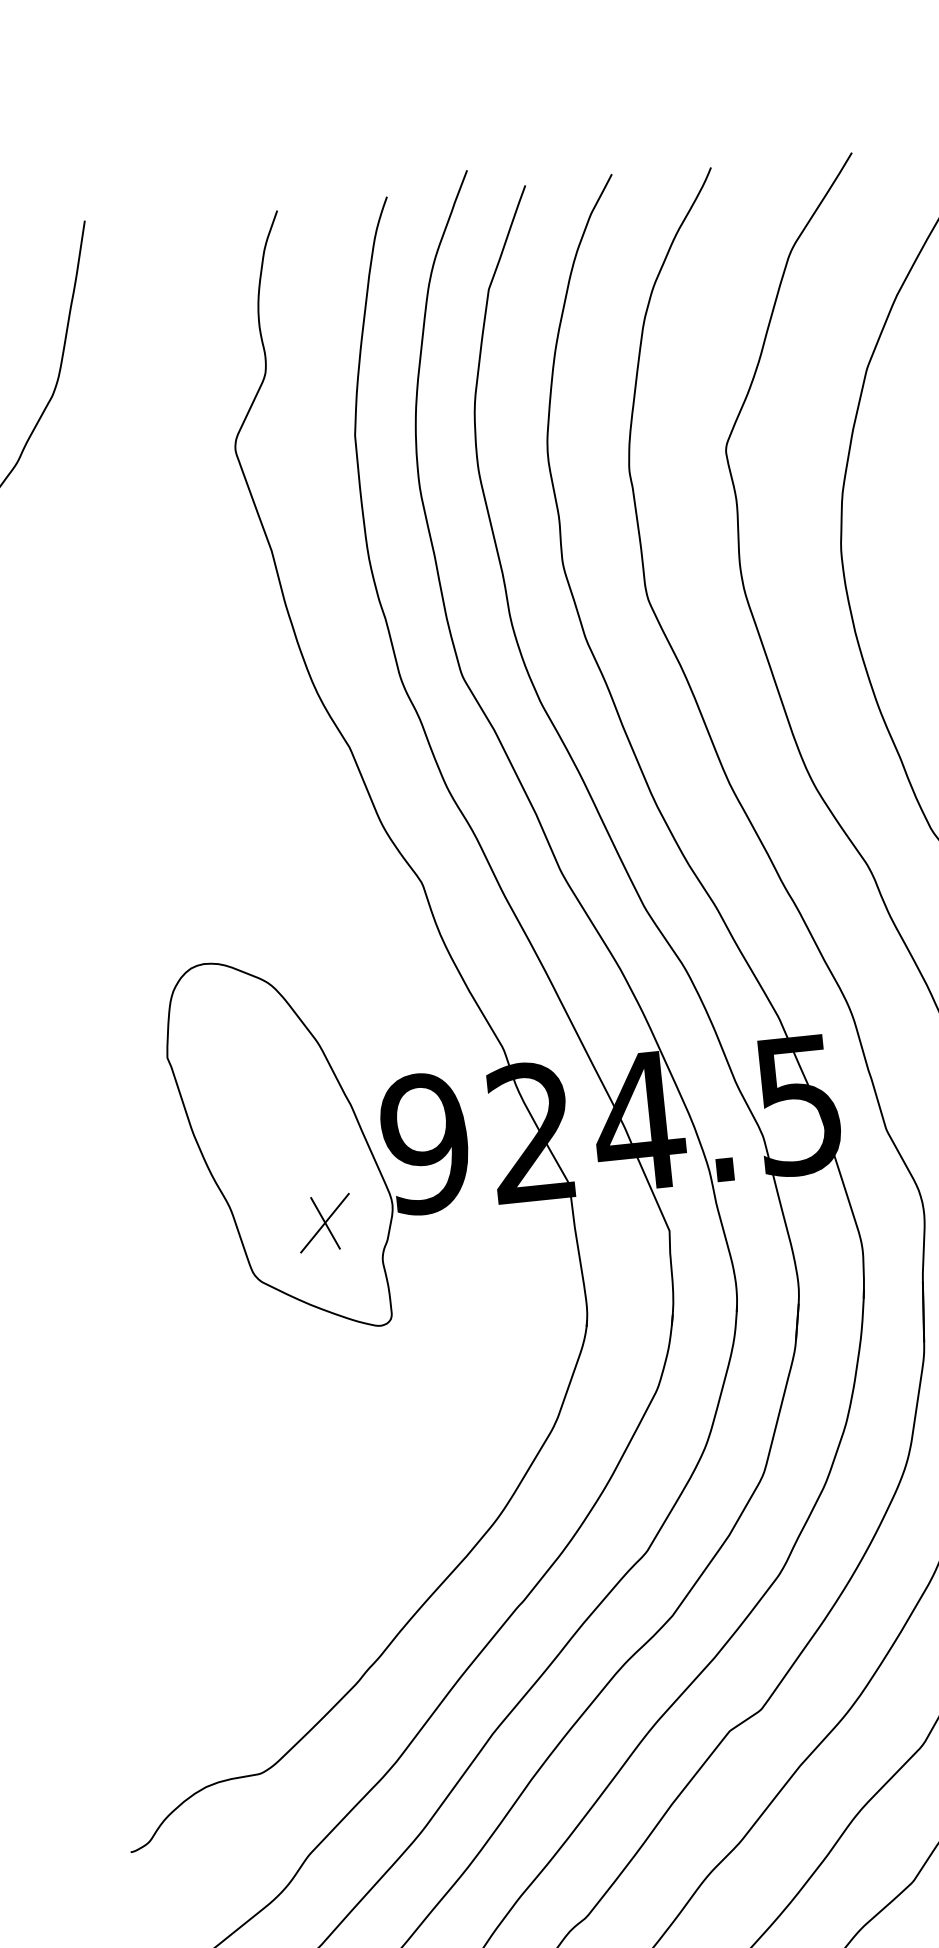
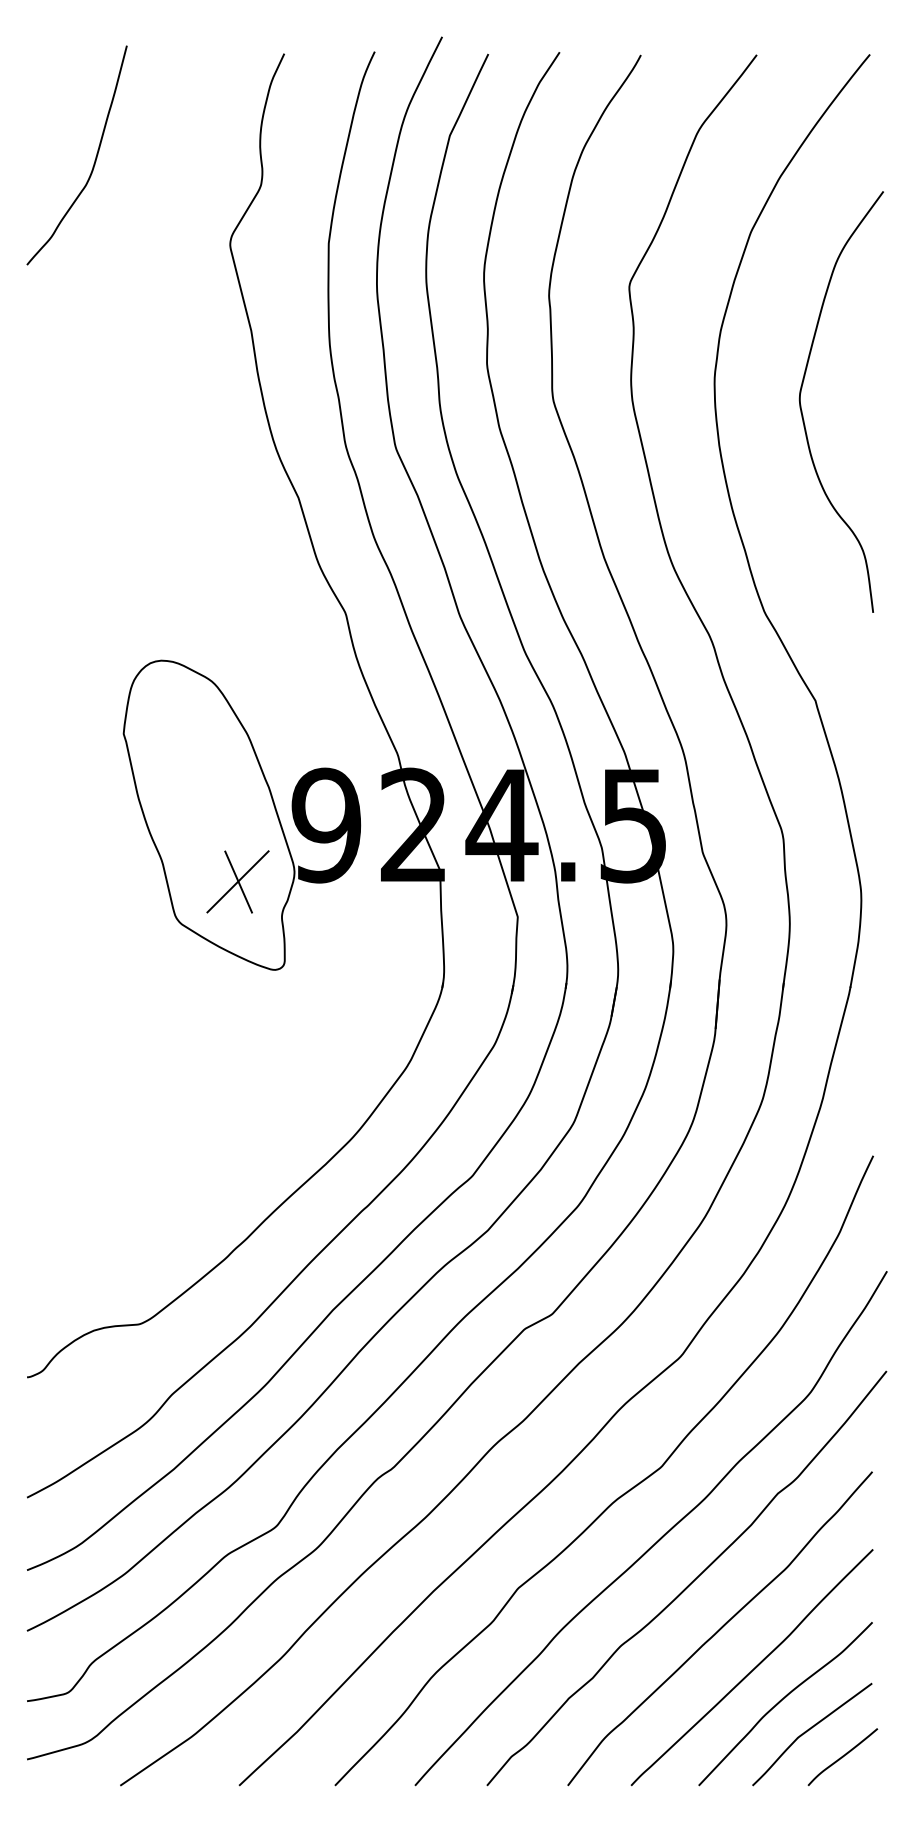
part: (324, 1222) -> (237, 881), size x1.4

